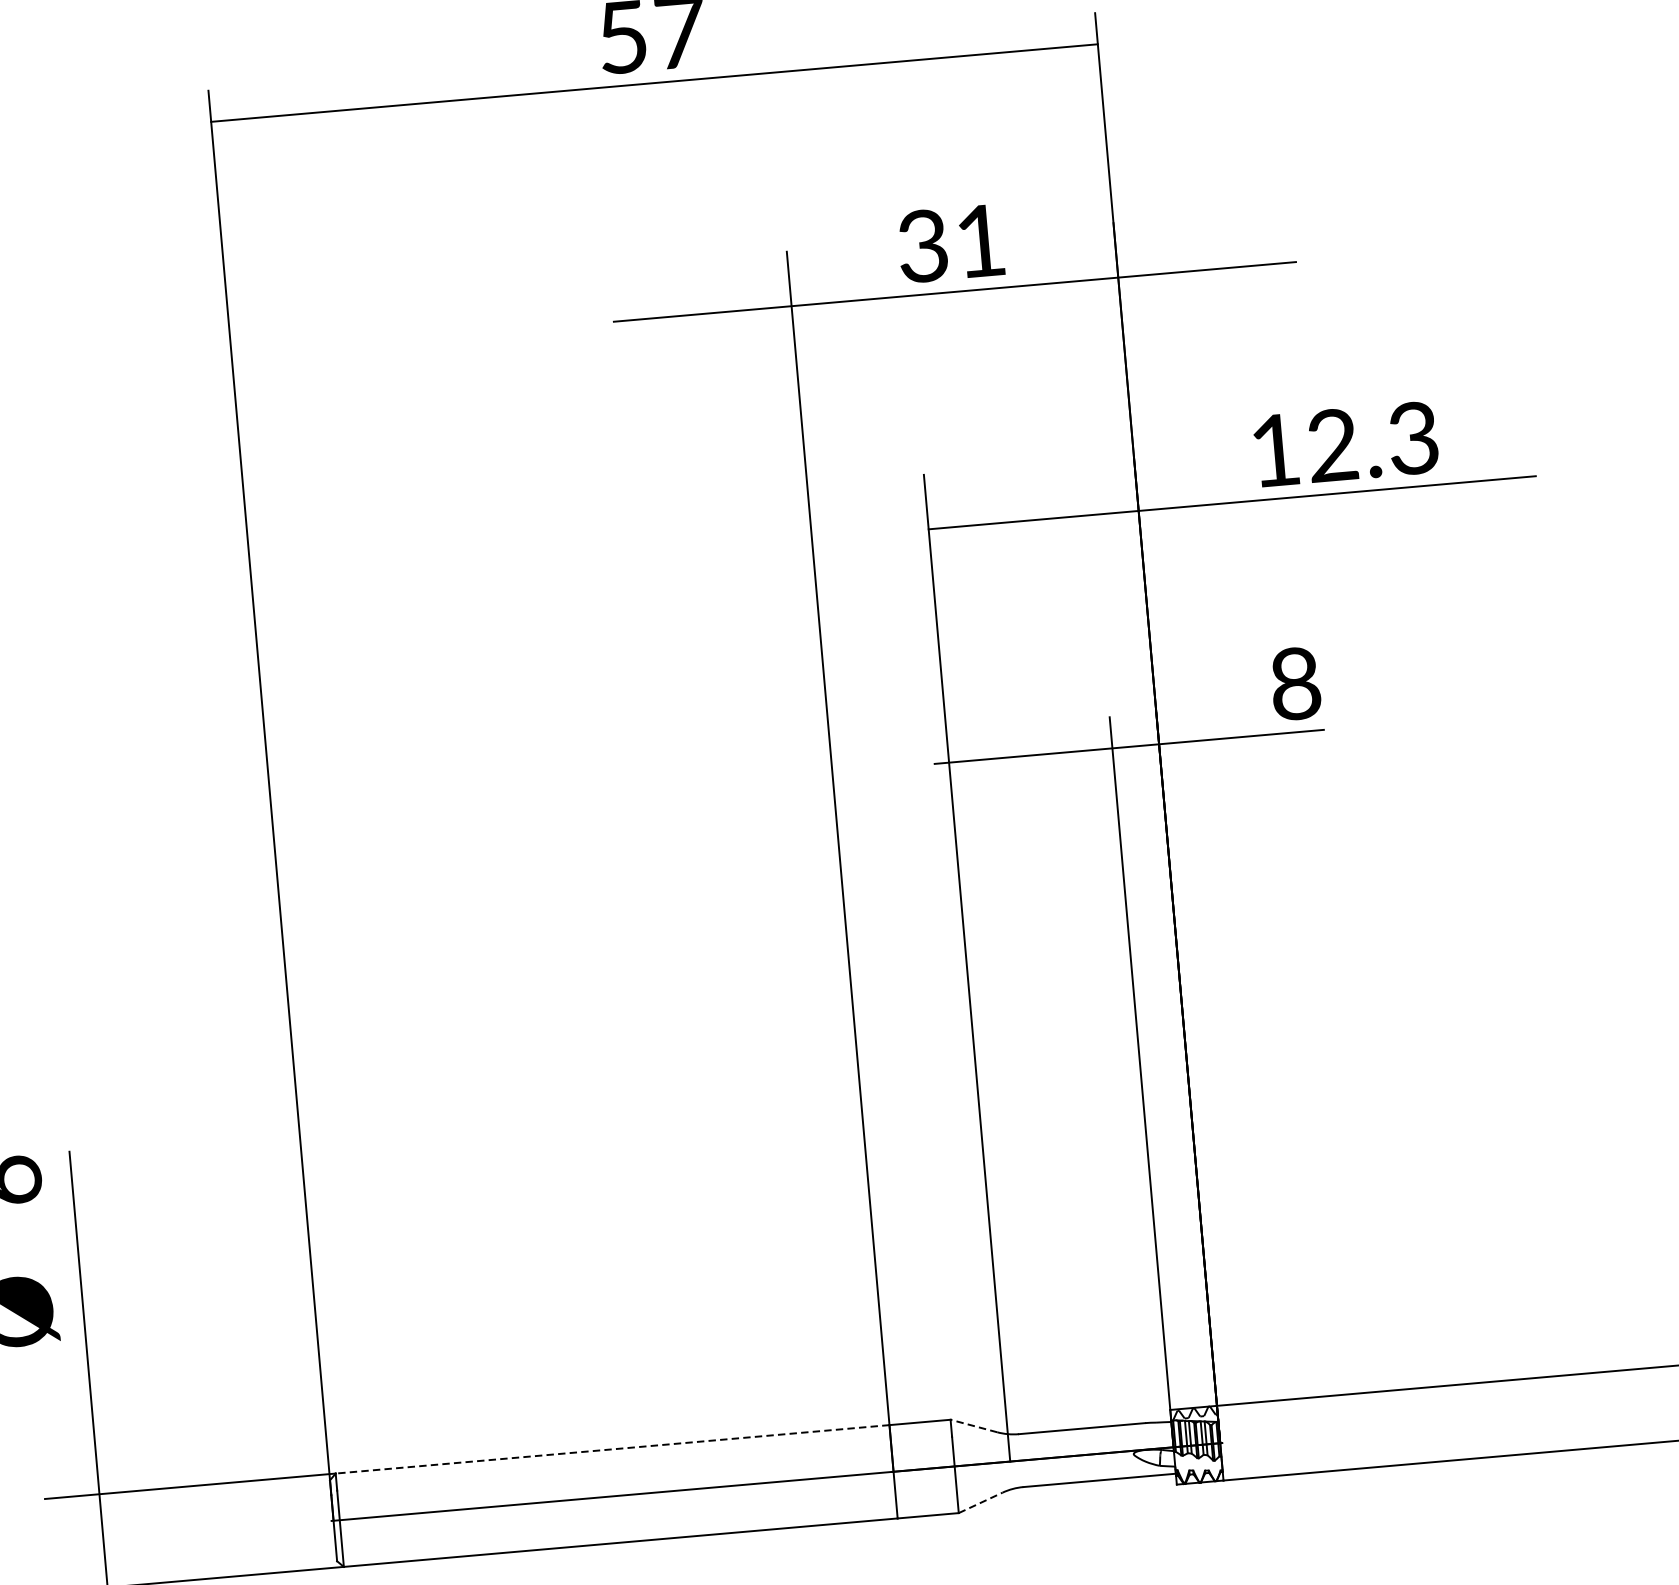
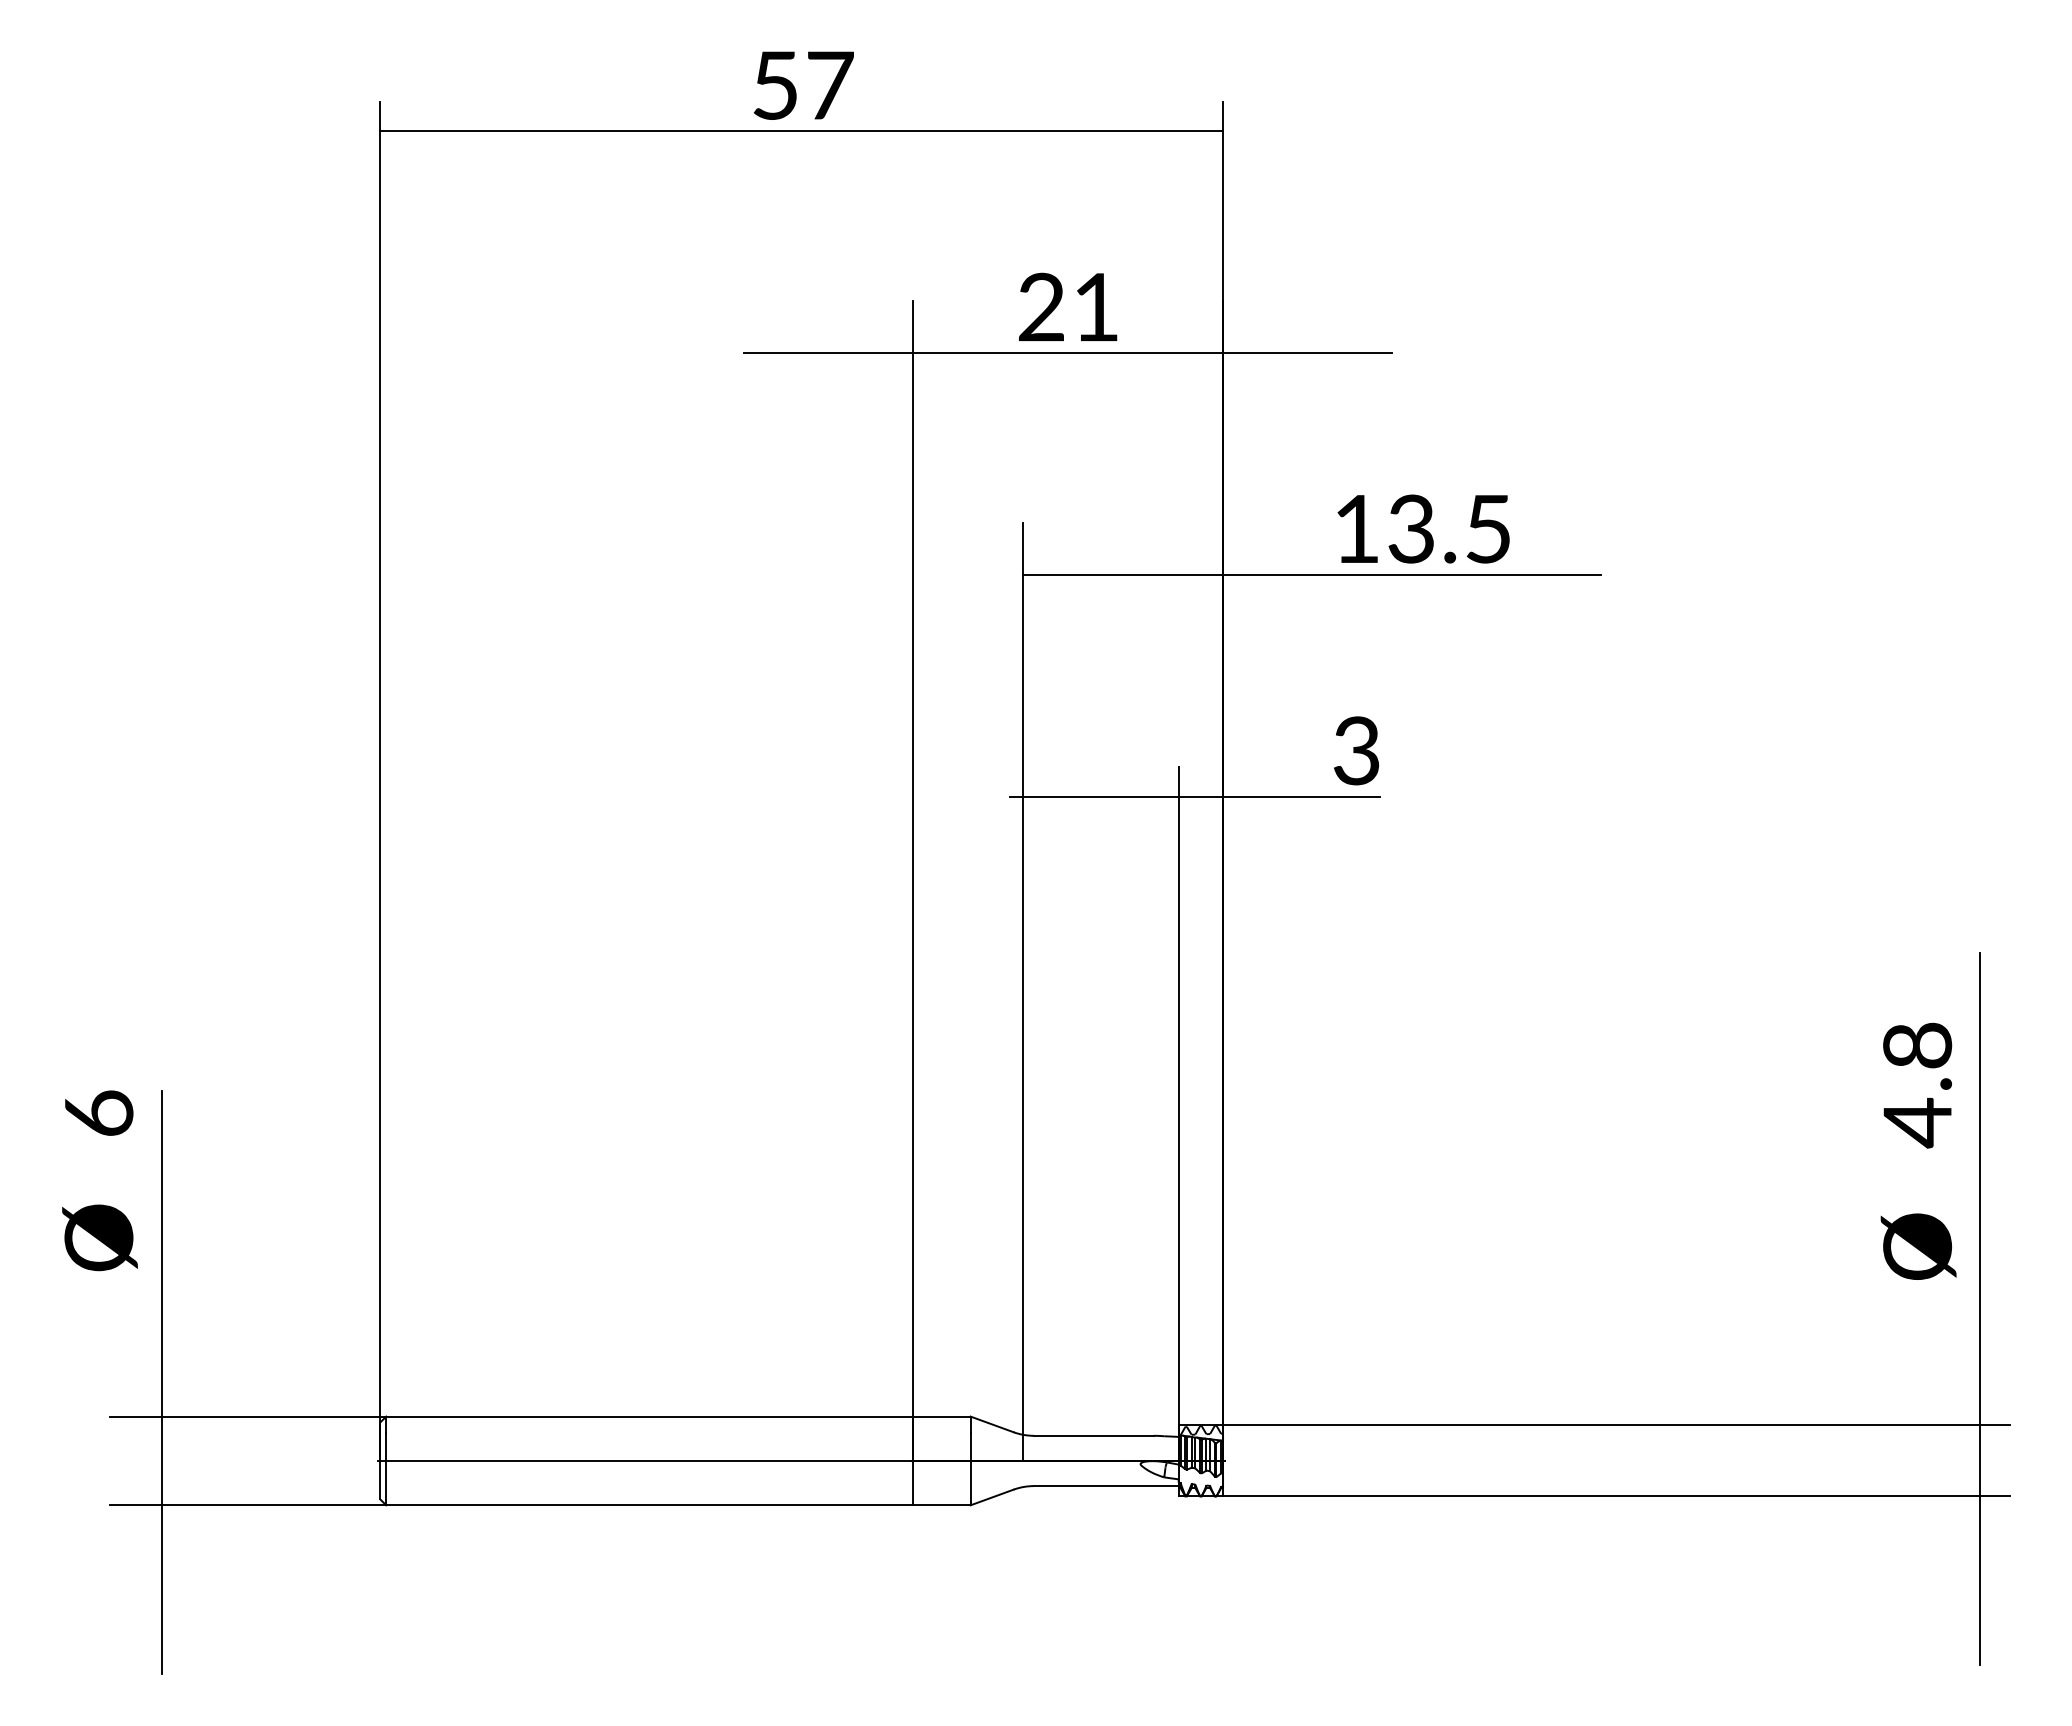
text: (921, 246) -> (1040, 307), 31 -> 21
text: (1372, 441) -> (1449, 528), 12.3 -> 13.5
text: (1295, 683) -> (1356, 750), 8 -> 3
line: (974, 1426) -> (992, 1424), dashed -> solid
line: (611, 1449) -> (648, 1416), dashed -> solid
line: (981, 1502) -> (992, 1497), dashed -> solid

